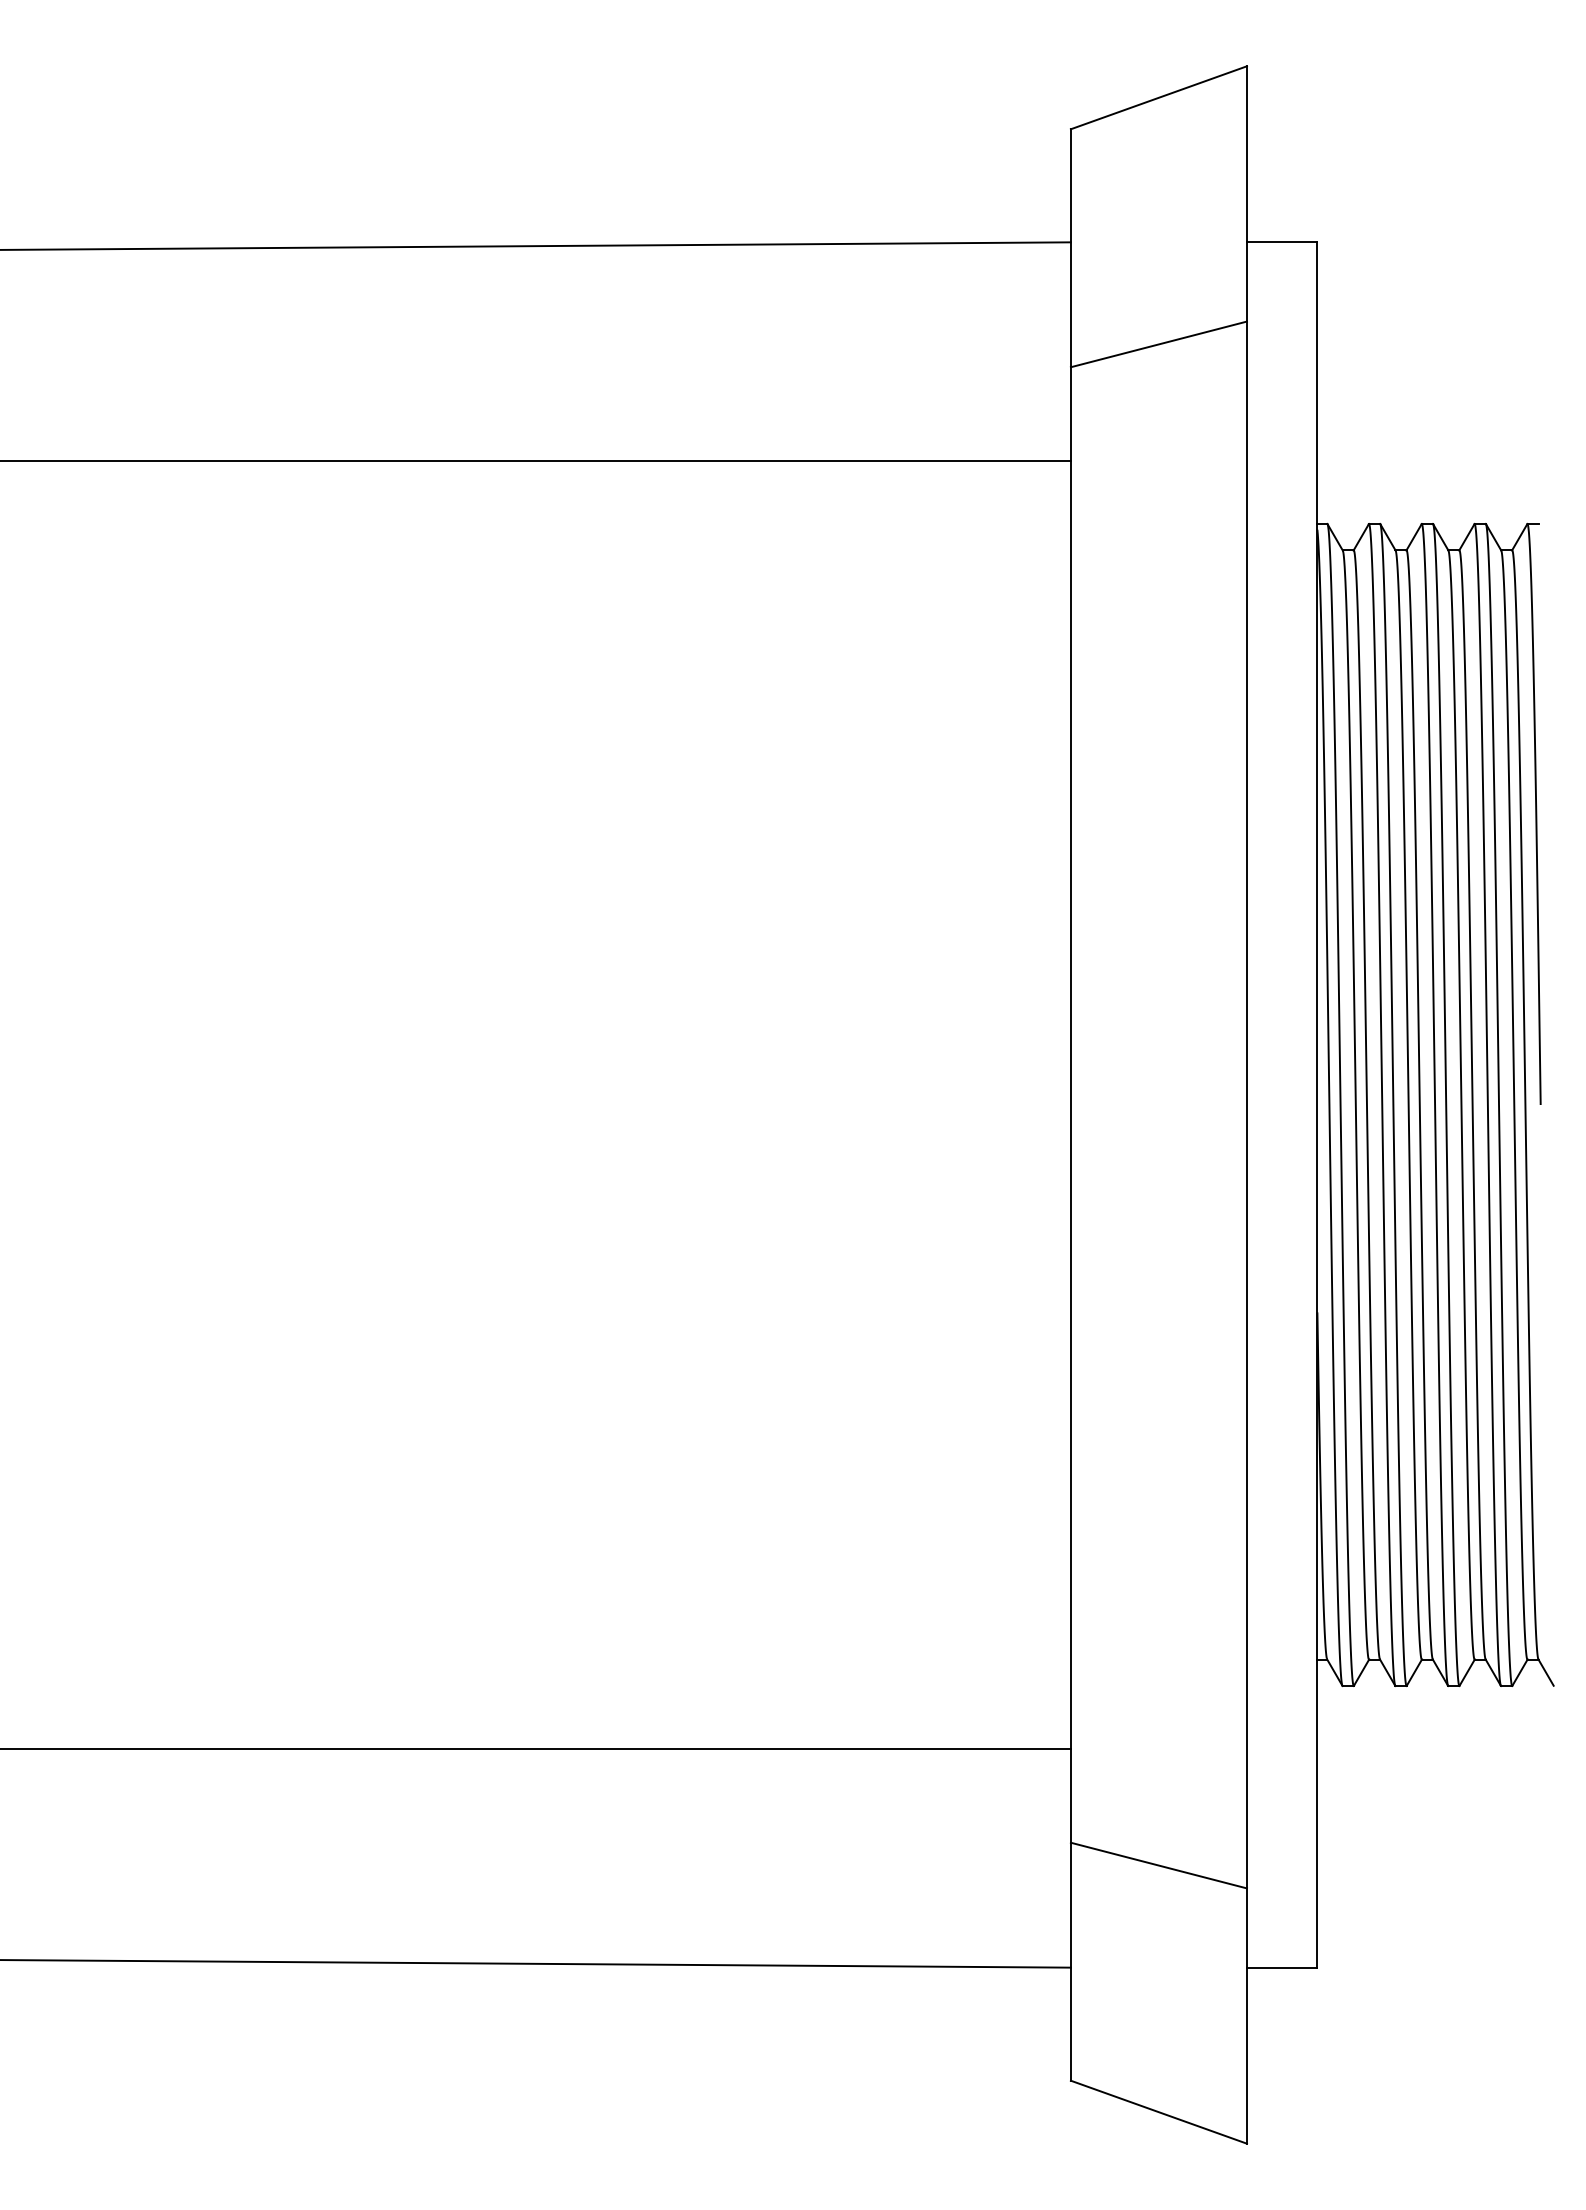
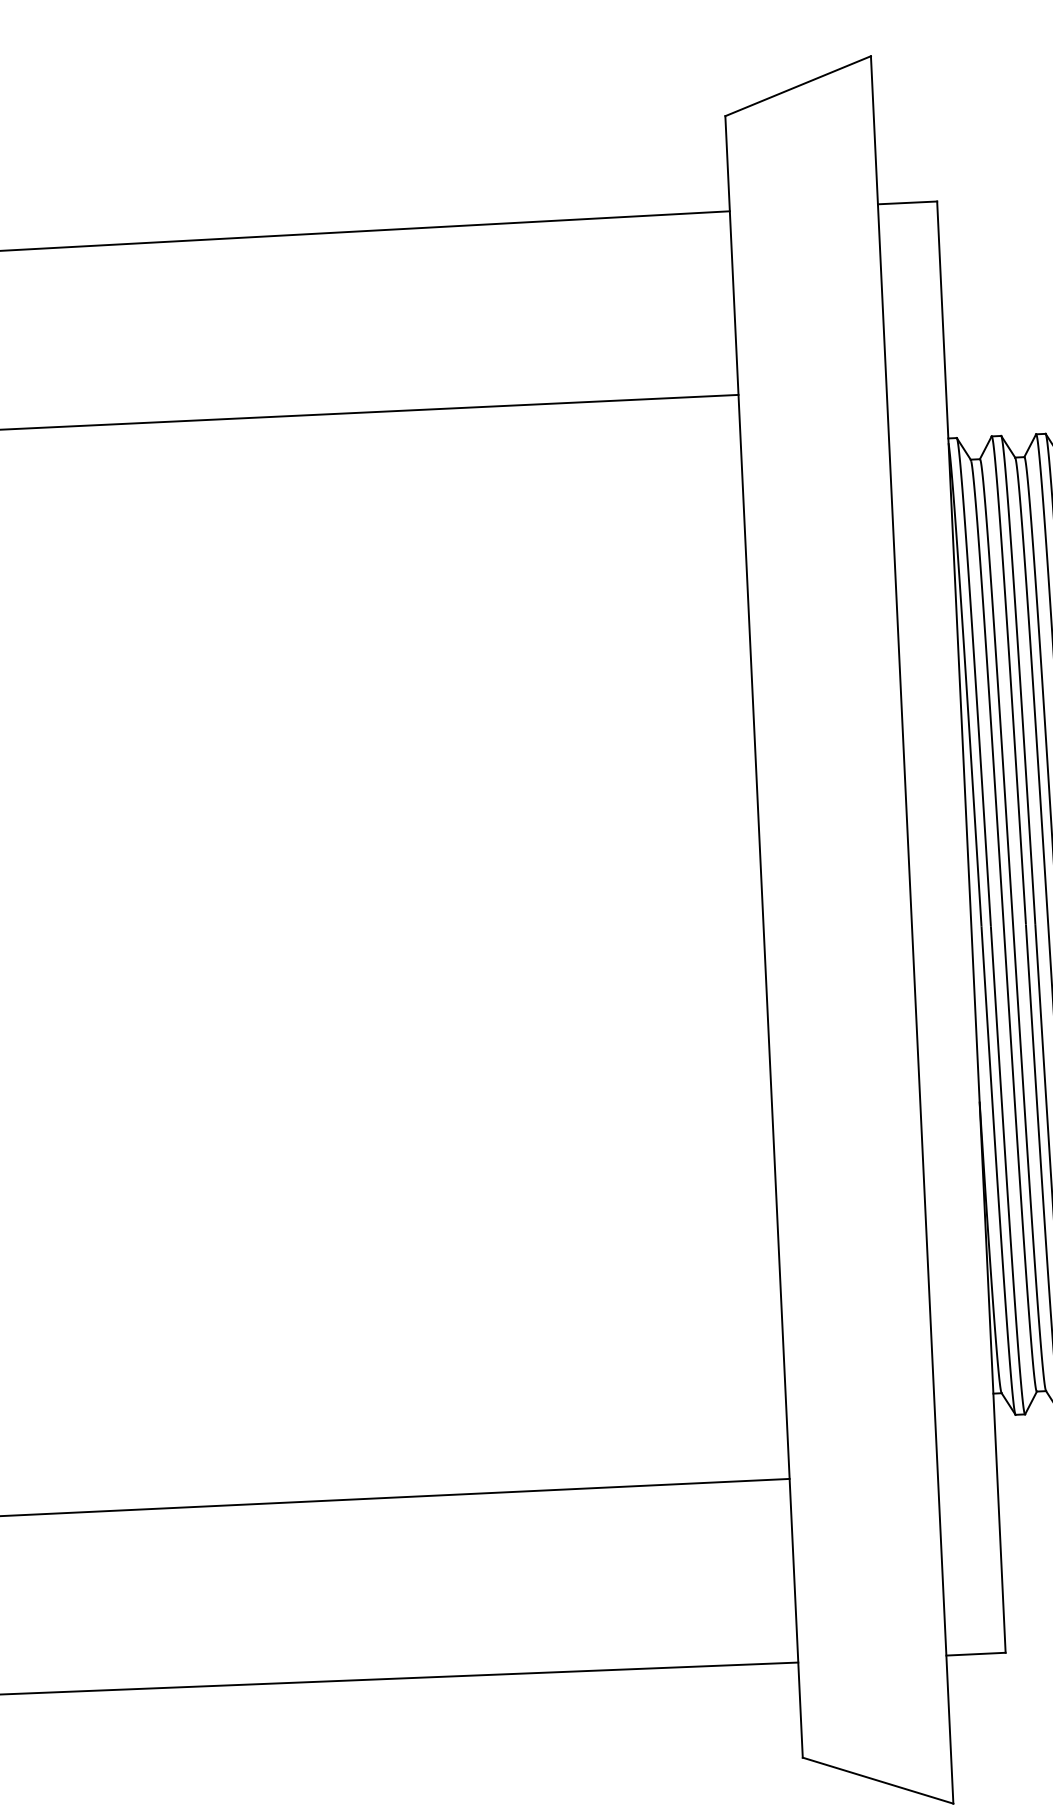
line: (1158, 344) -> (807, 293), removed
line: (1158, 1865) -> (867, 1573), removed

